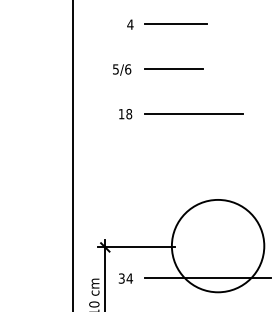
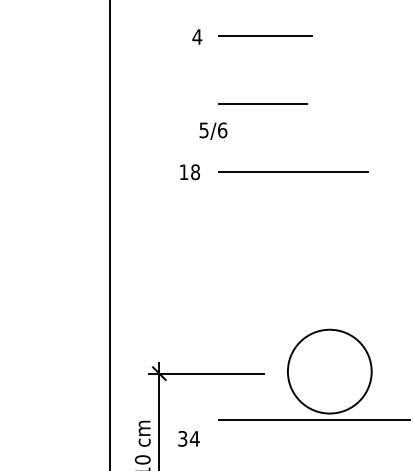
text: (122, 69) -> (214, 130), moved
circle: (217, 245) -> (328, 370), size x0.6
text: (125, 278) -> (188, 438), moved

